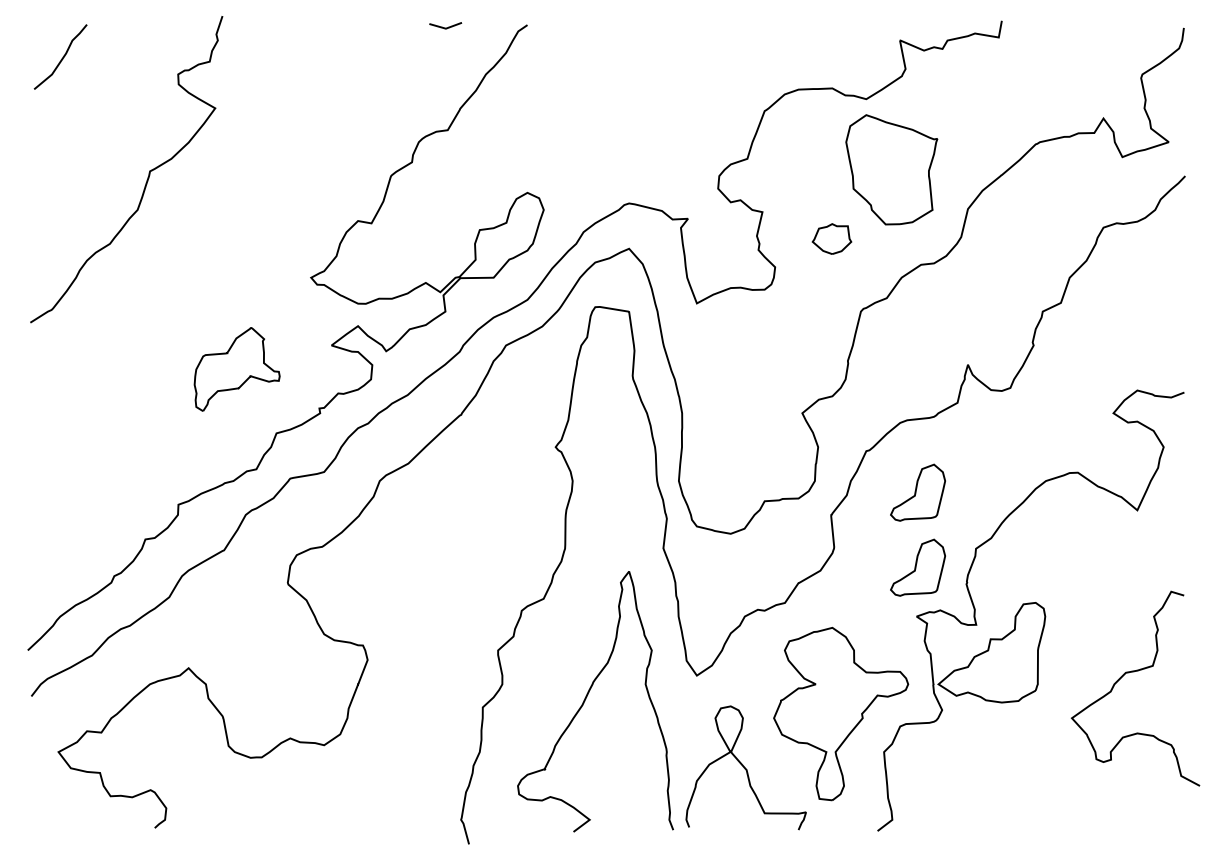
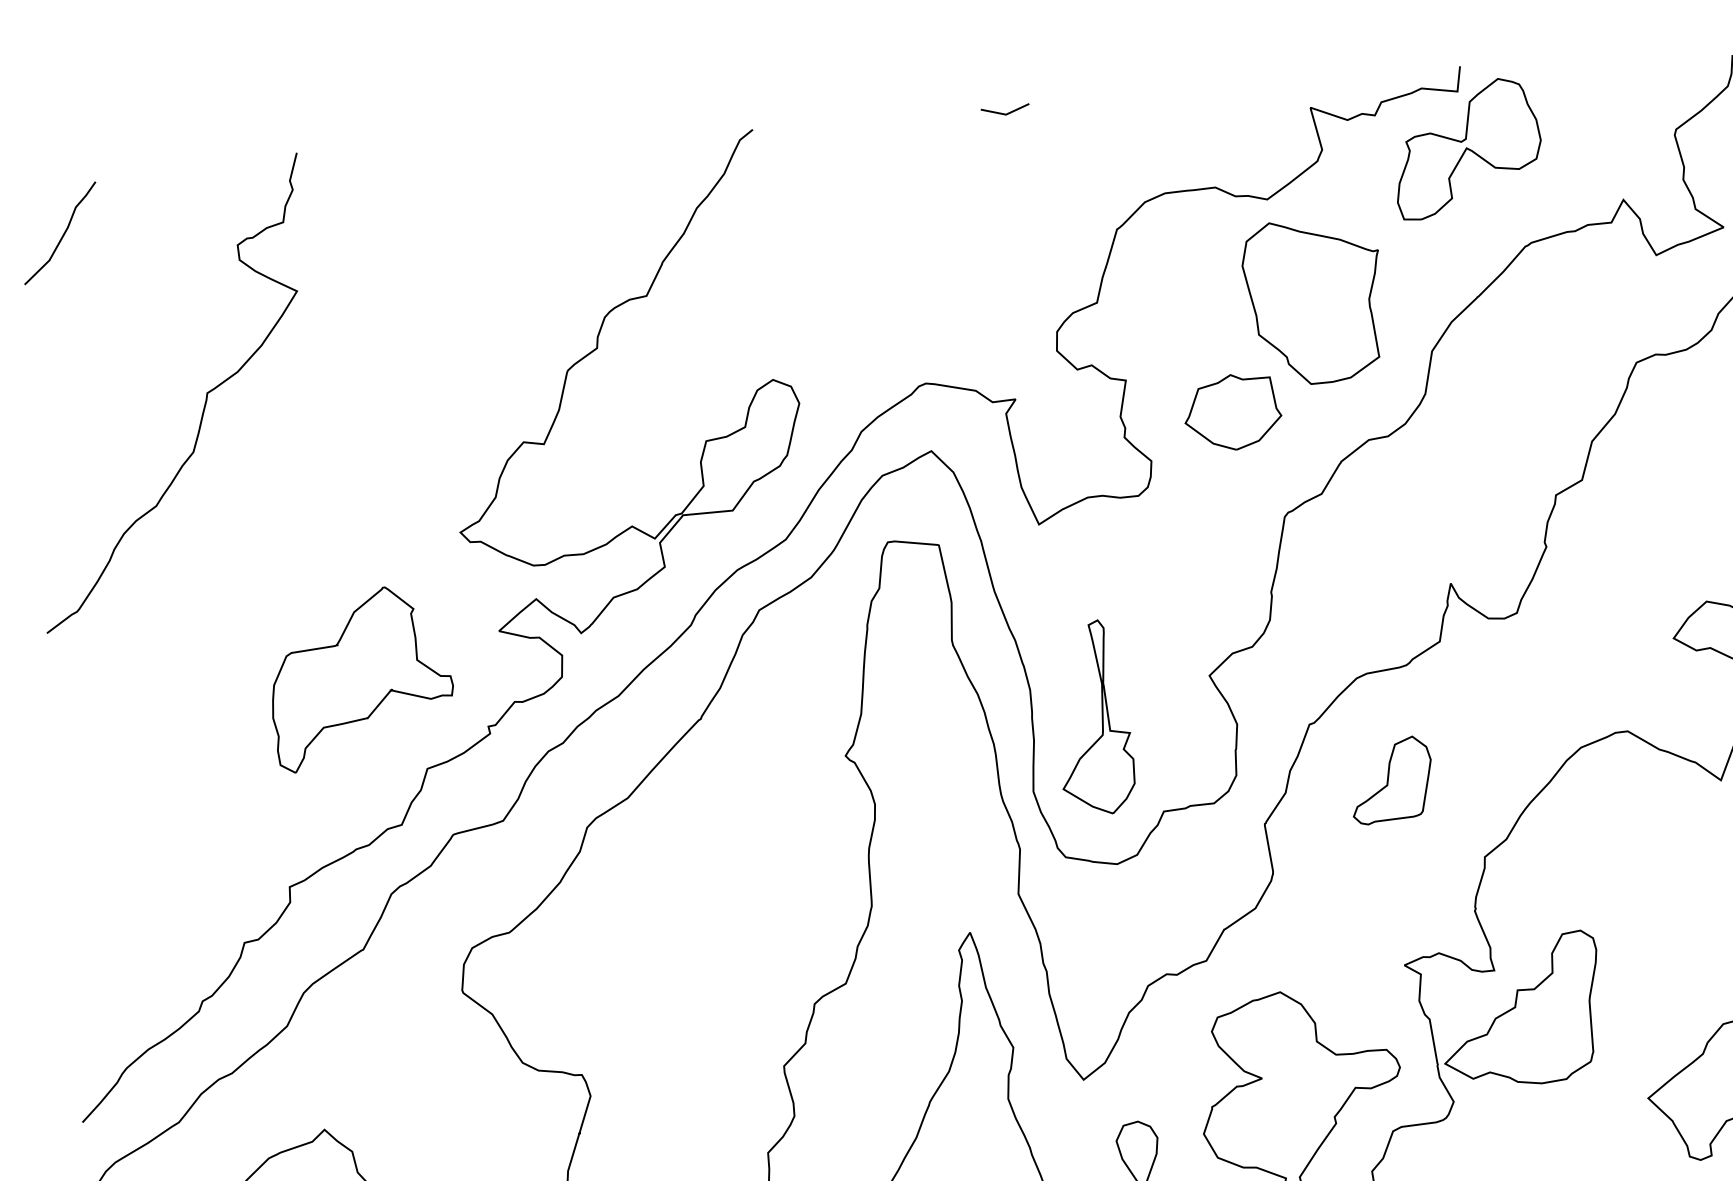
line: (445, 27) -> (1005, 112), moved
part: (1002, 75) -> (1467, 147), added
part: (831, 238) -> (1232, 411), size x1.67
part: (236, 369) -> (360, 678), size x1.43
part: (723, 434) -> (1094, 716), added
part: (917, 567) -> (1399, 892), removed

